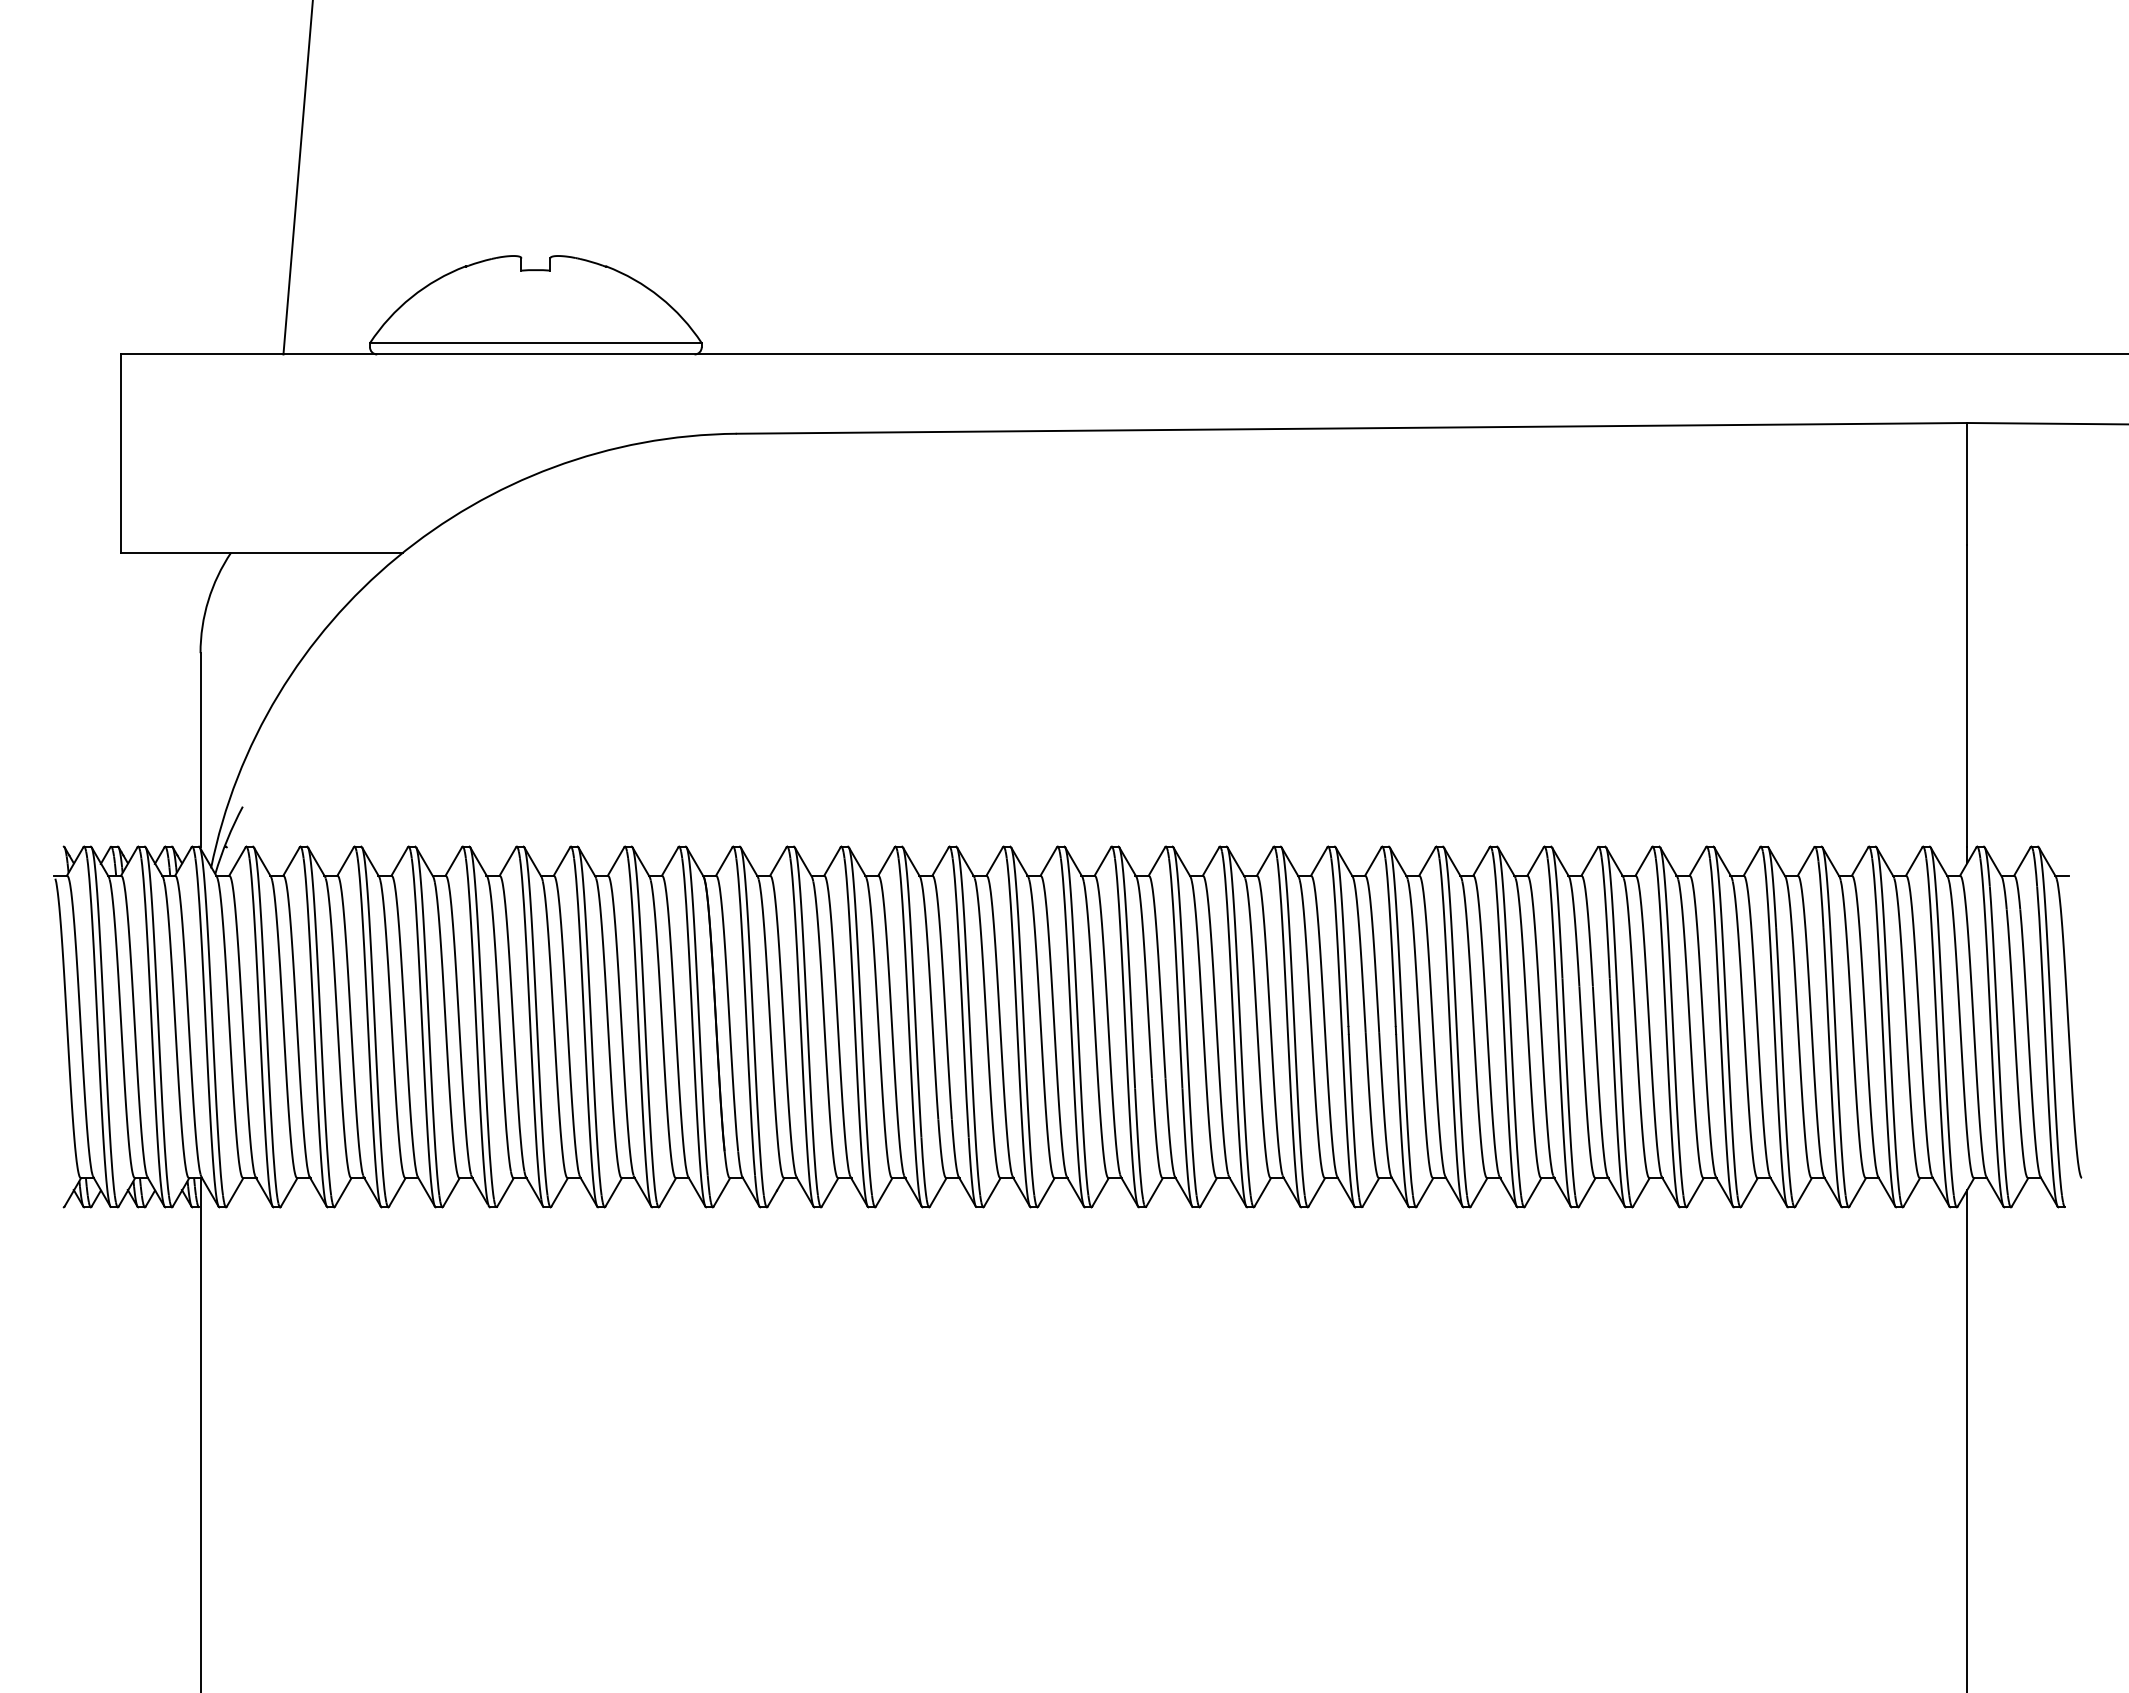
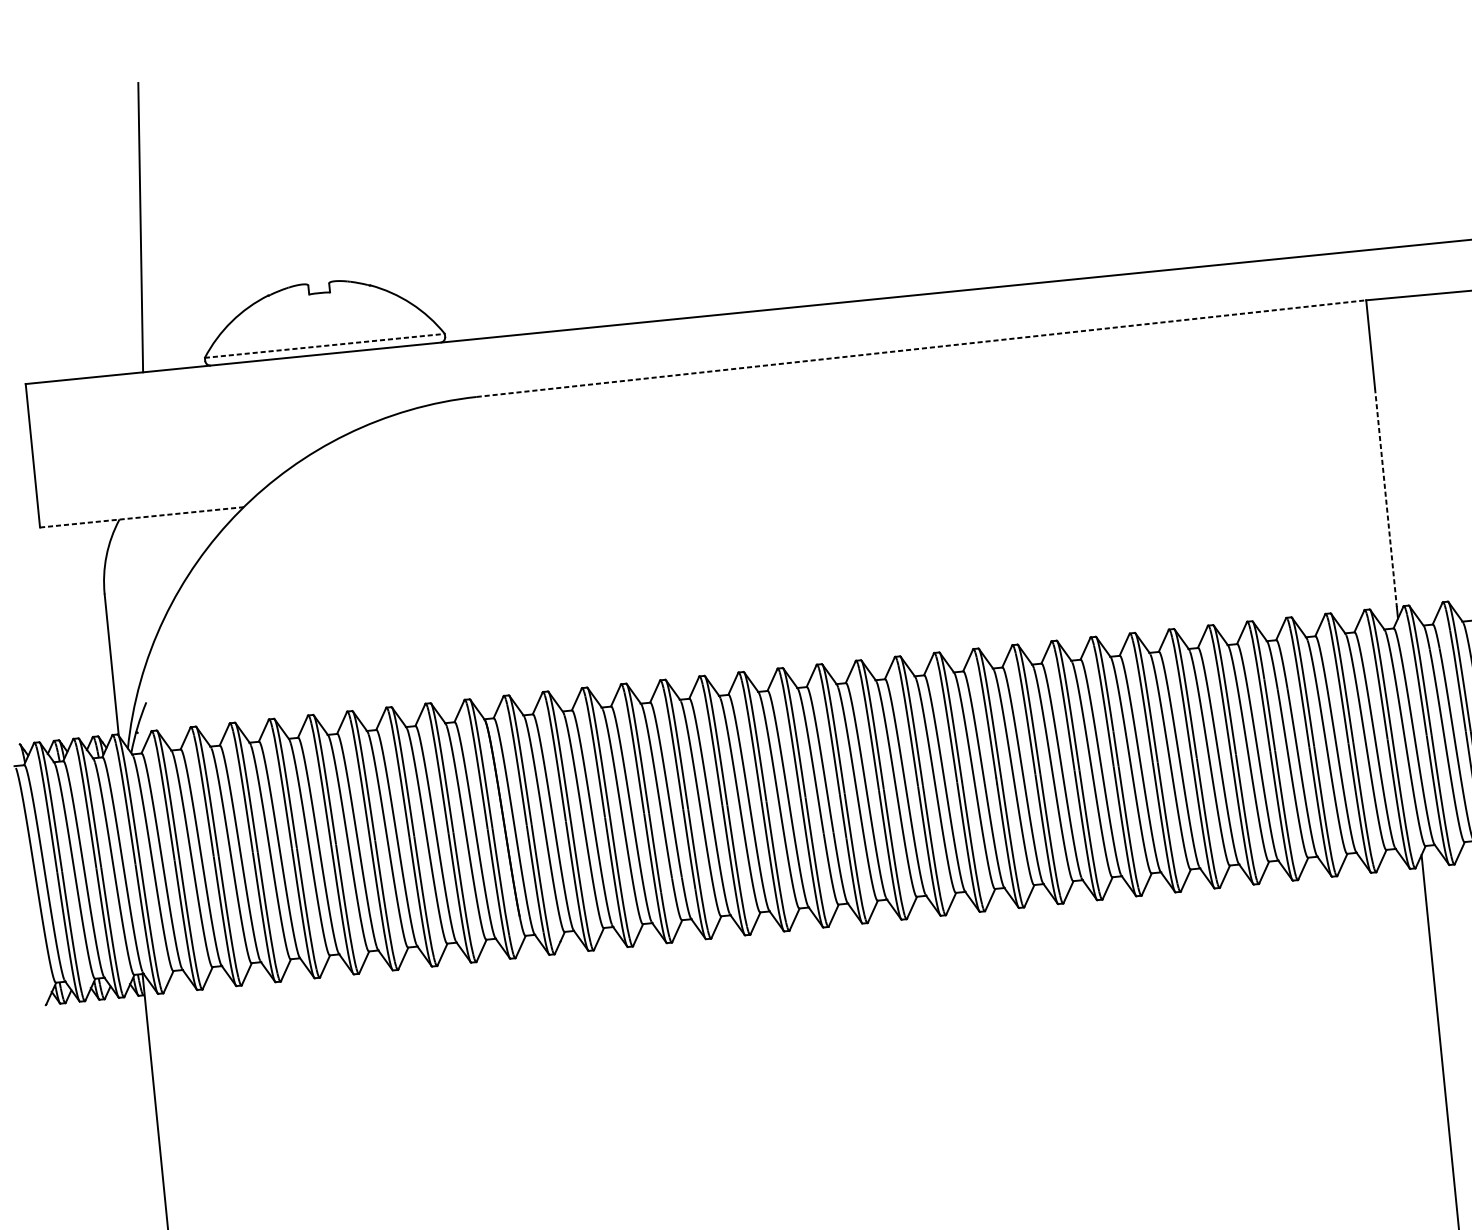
line: (535, 343) -> (324, 346), solid -> dashed
line: (1352, 428) -> (921, 348), solid -> dashed
line: (262, 552) -> (142, 517), solid -> dashed
line: (1967, 696) -> (1386, 498), solid -> dashed

